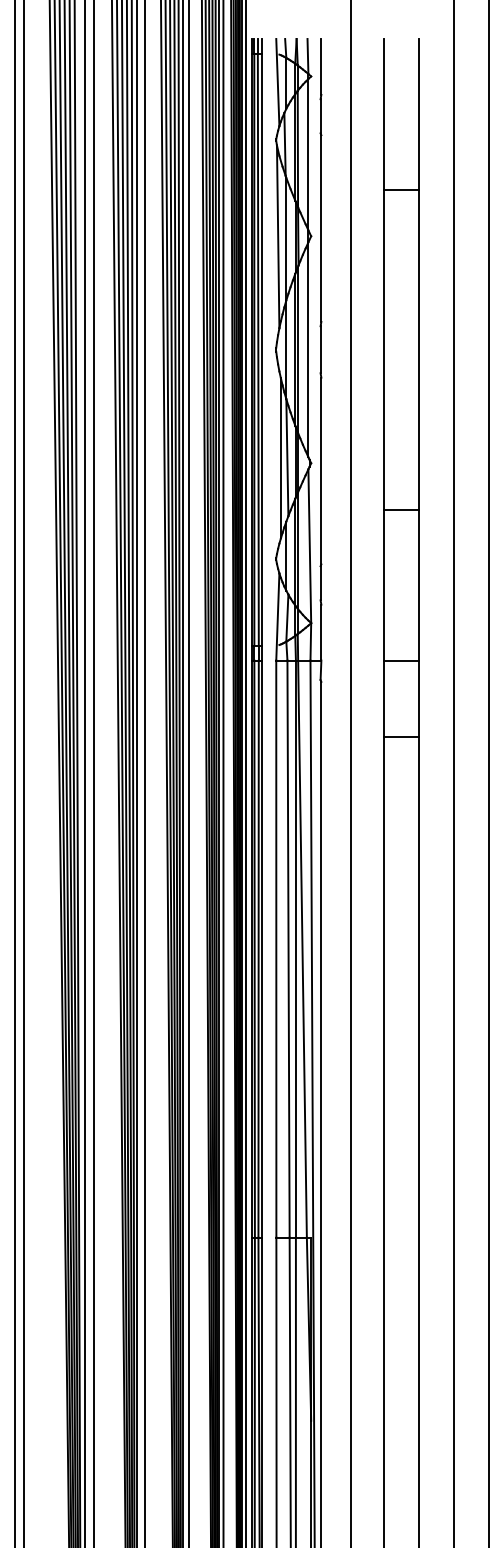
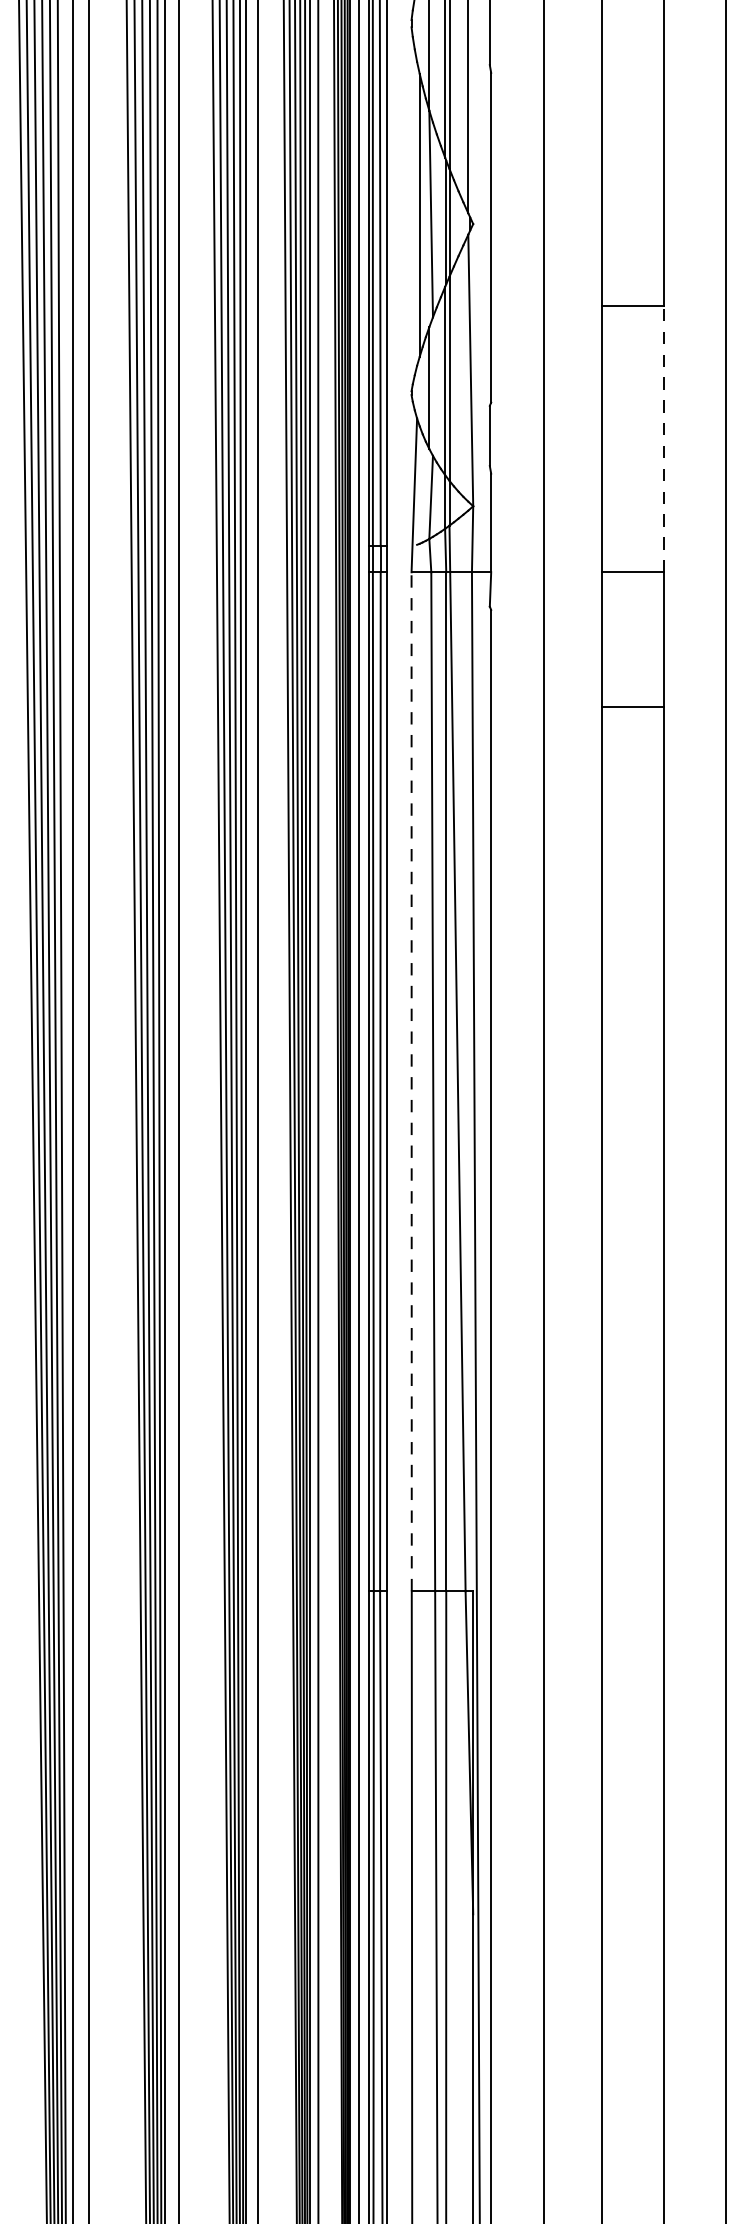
line: (419, 584) -> (664, 438), solid -> dashed
line: (276, 949) -> (411, 1082), solid -> dashed

